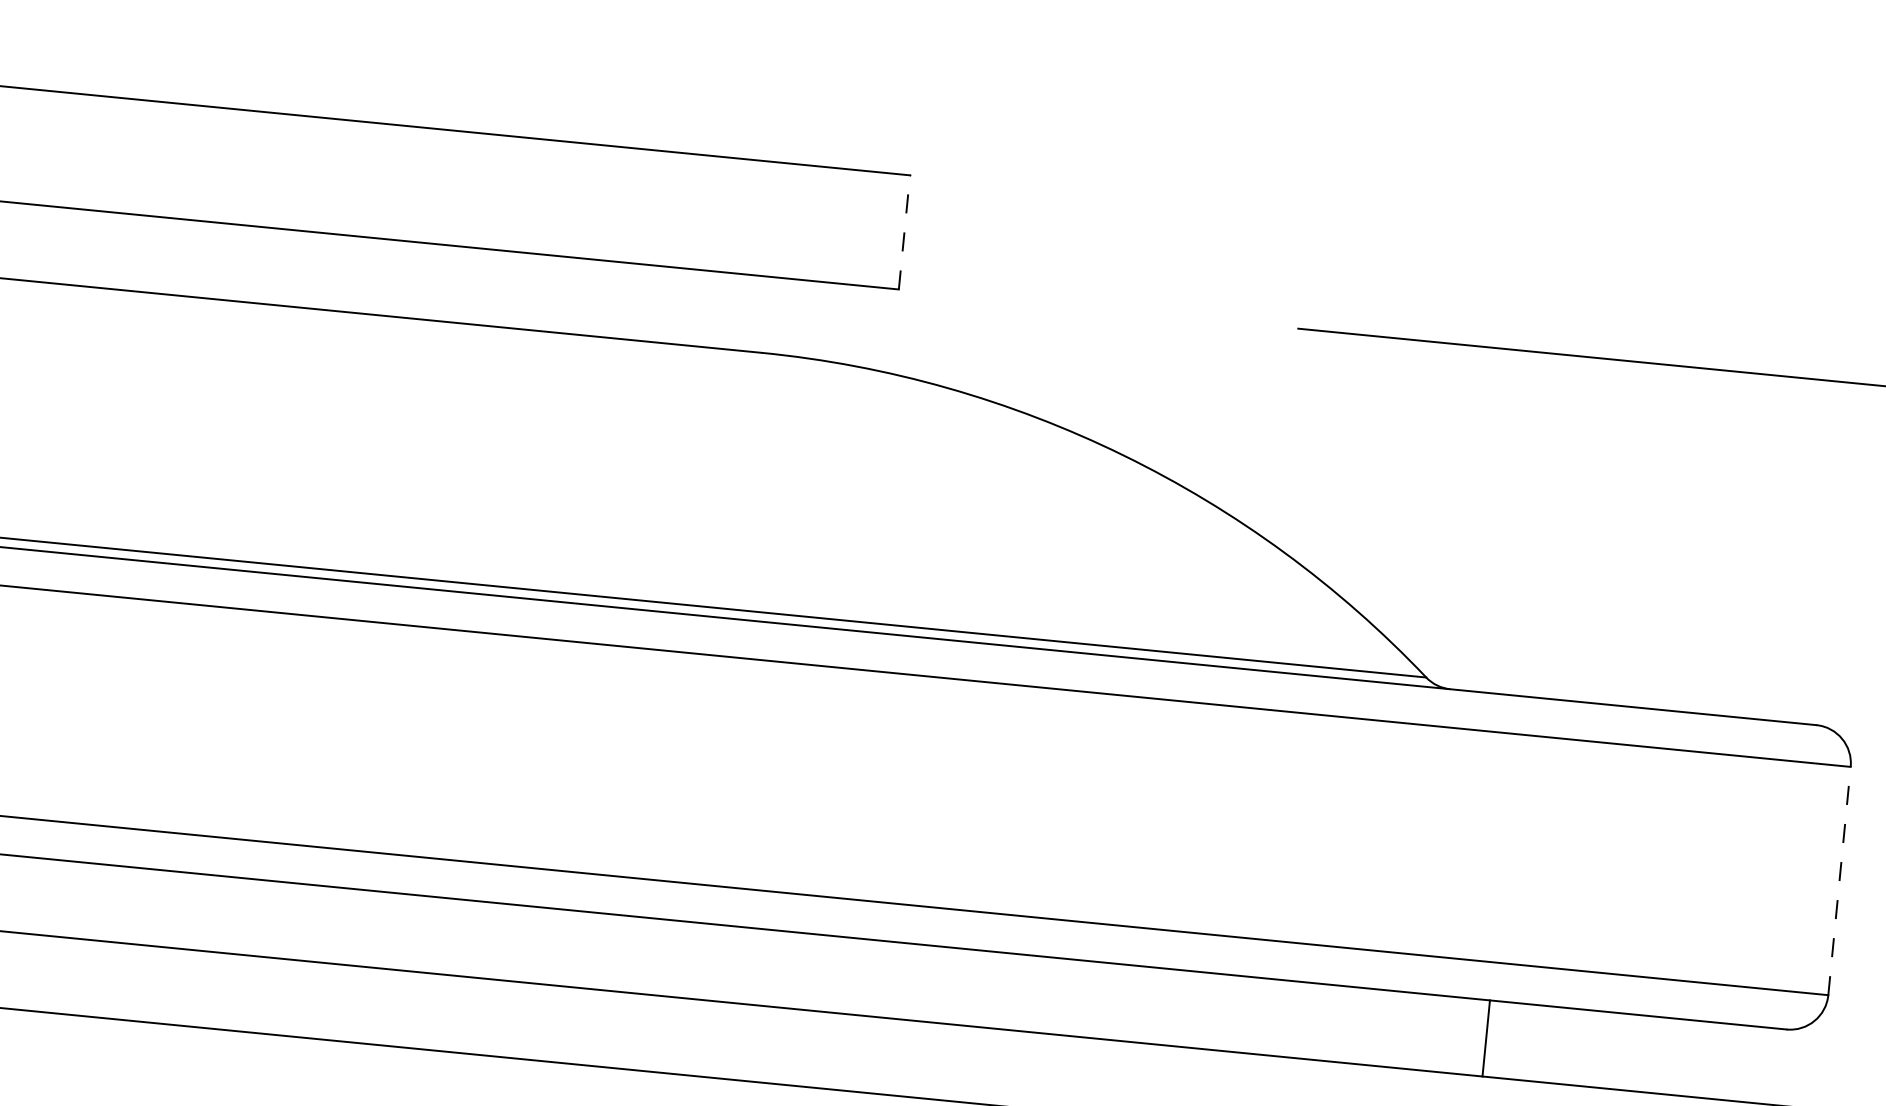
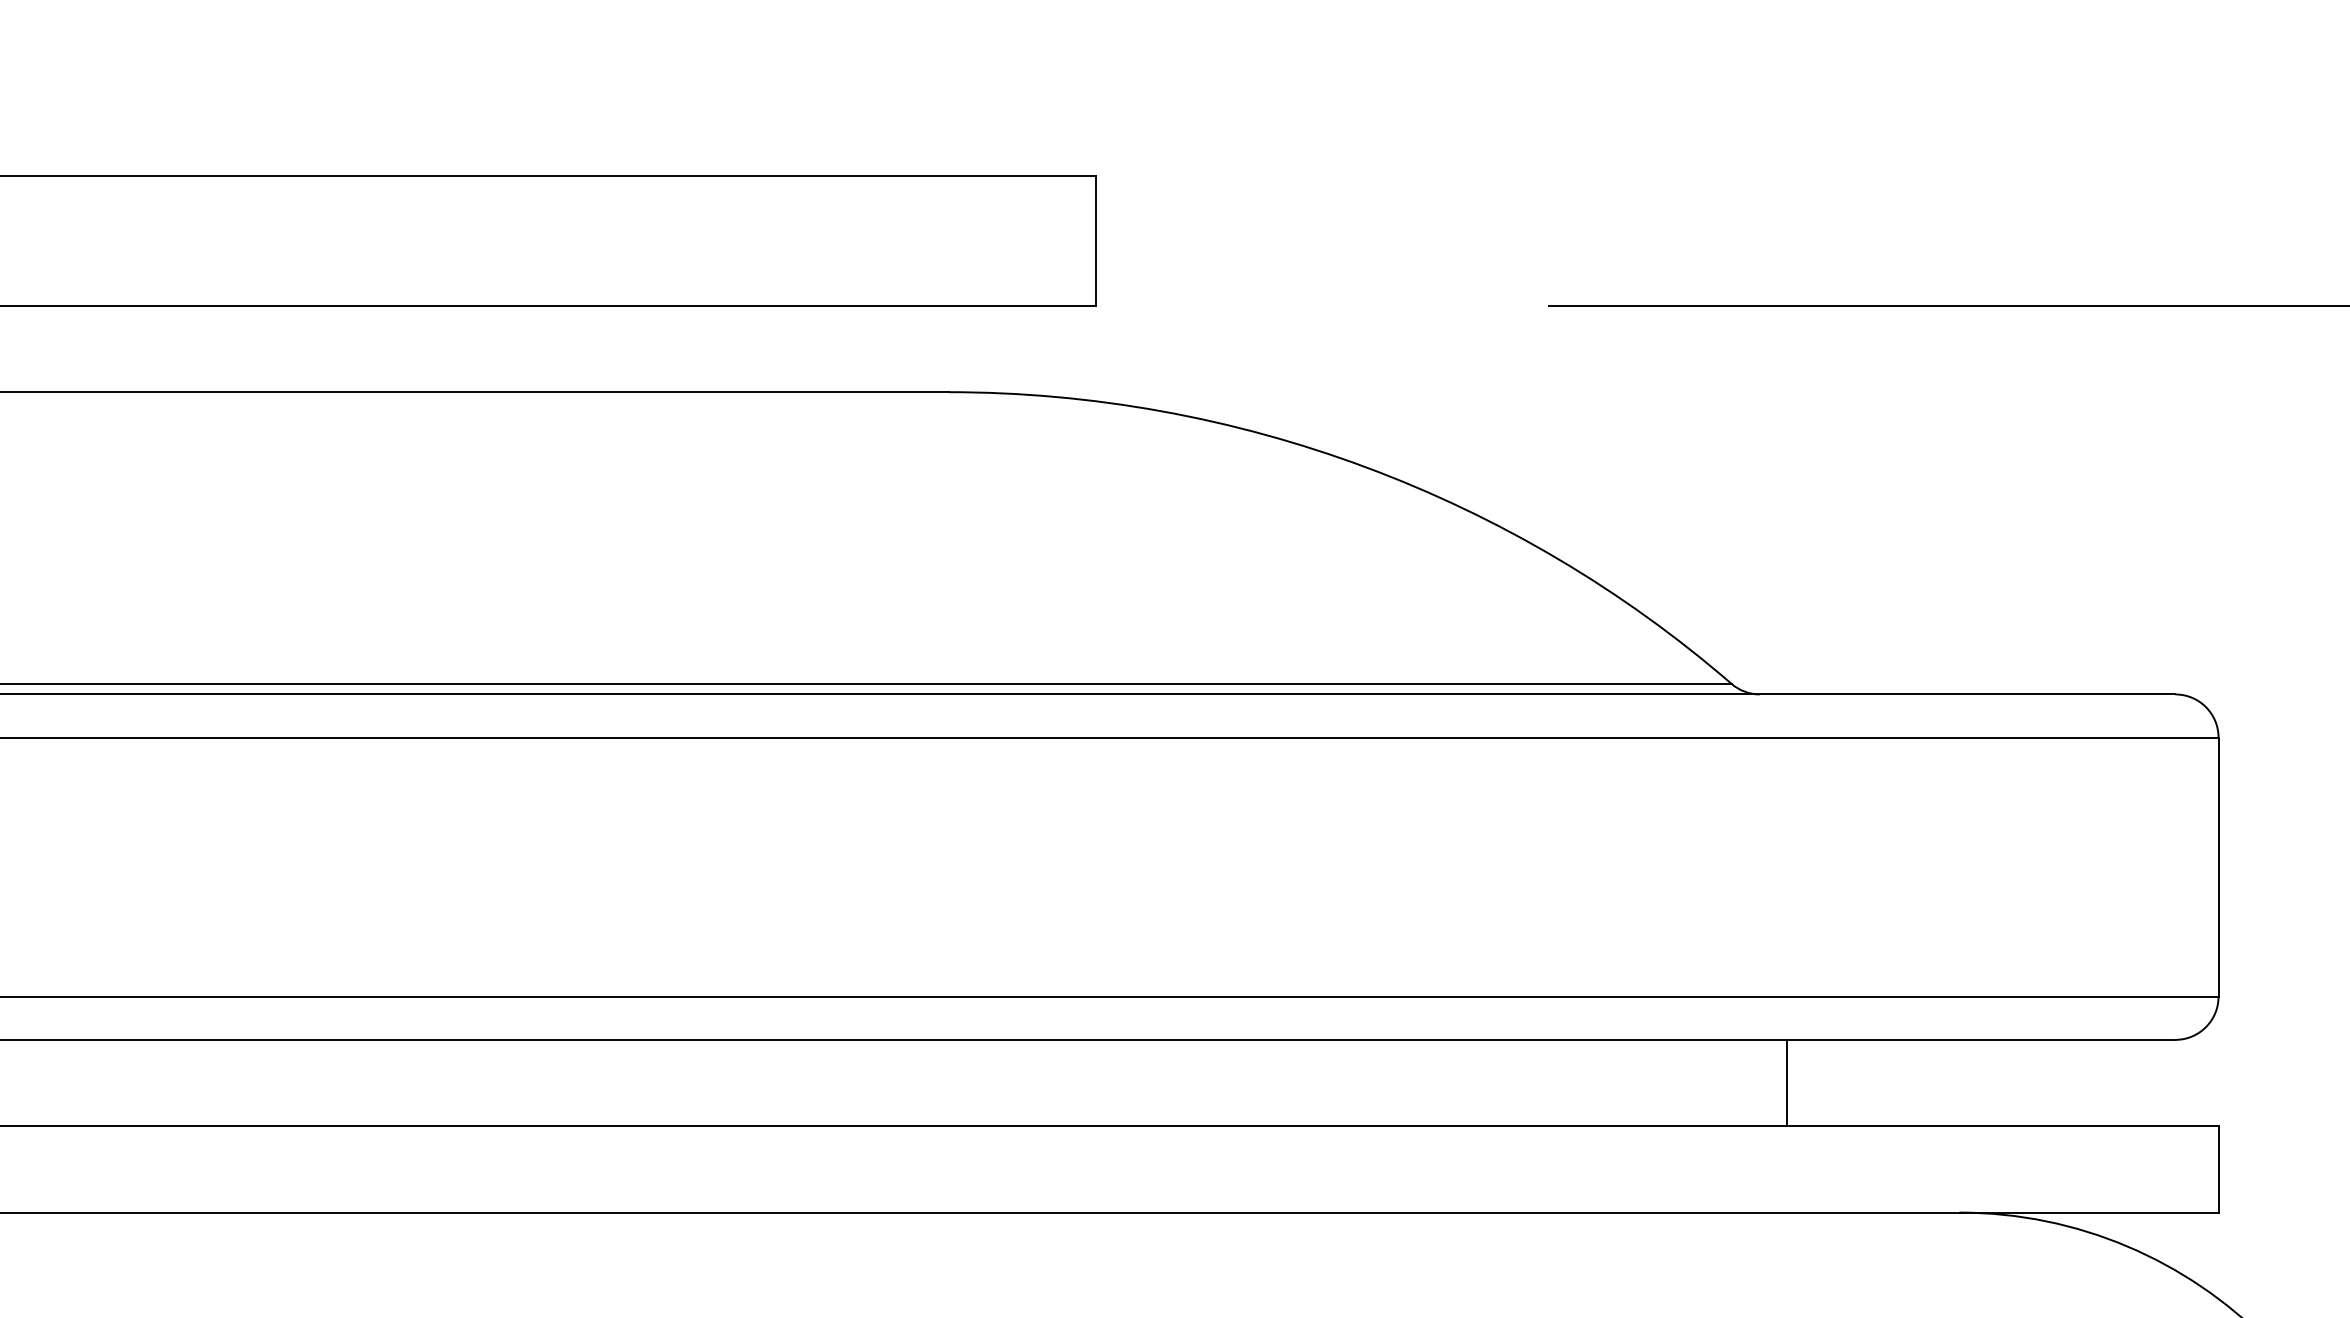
line: (904, 232) -> (1095, 241), dashed -> solid
line: (1839, 881) -> (2218, 867), dashed -> solid
line: (1486, 1037) -> (1786, 1082), moved

